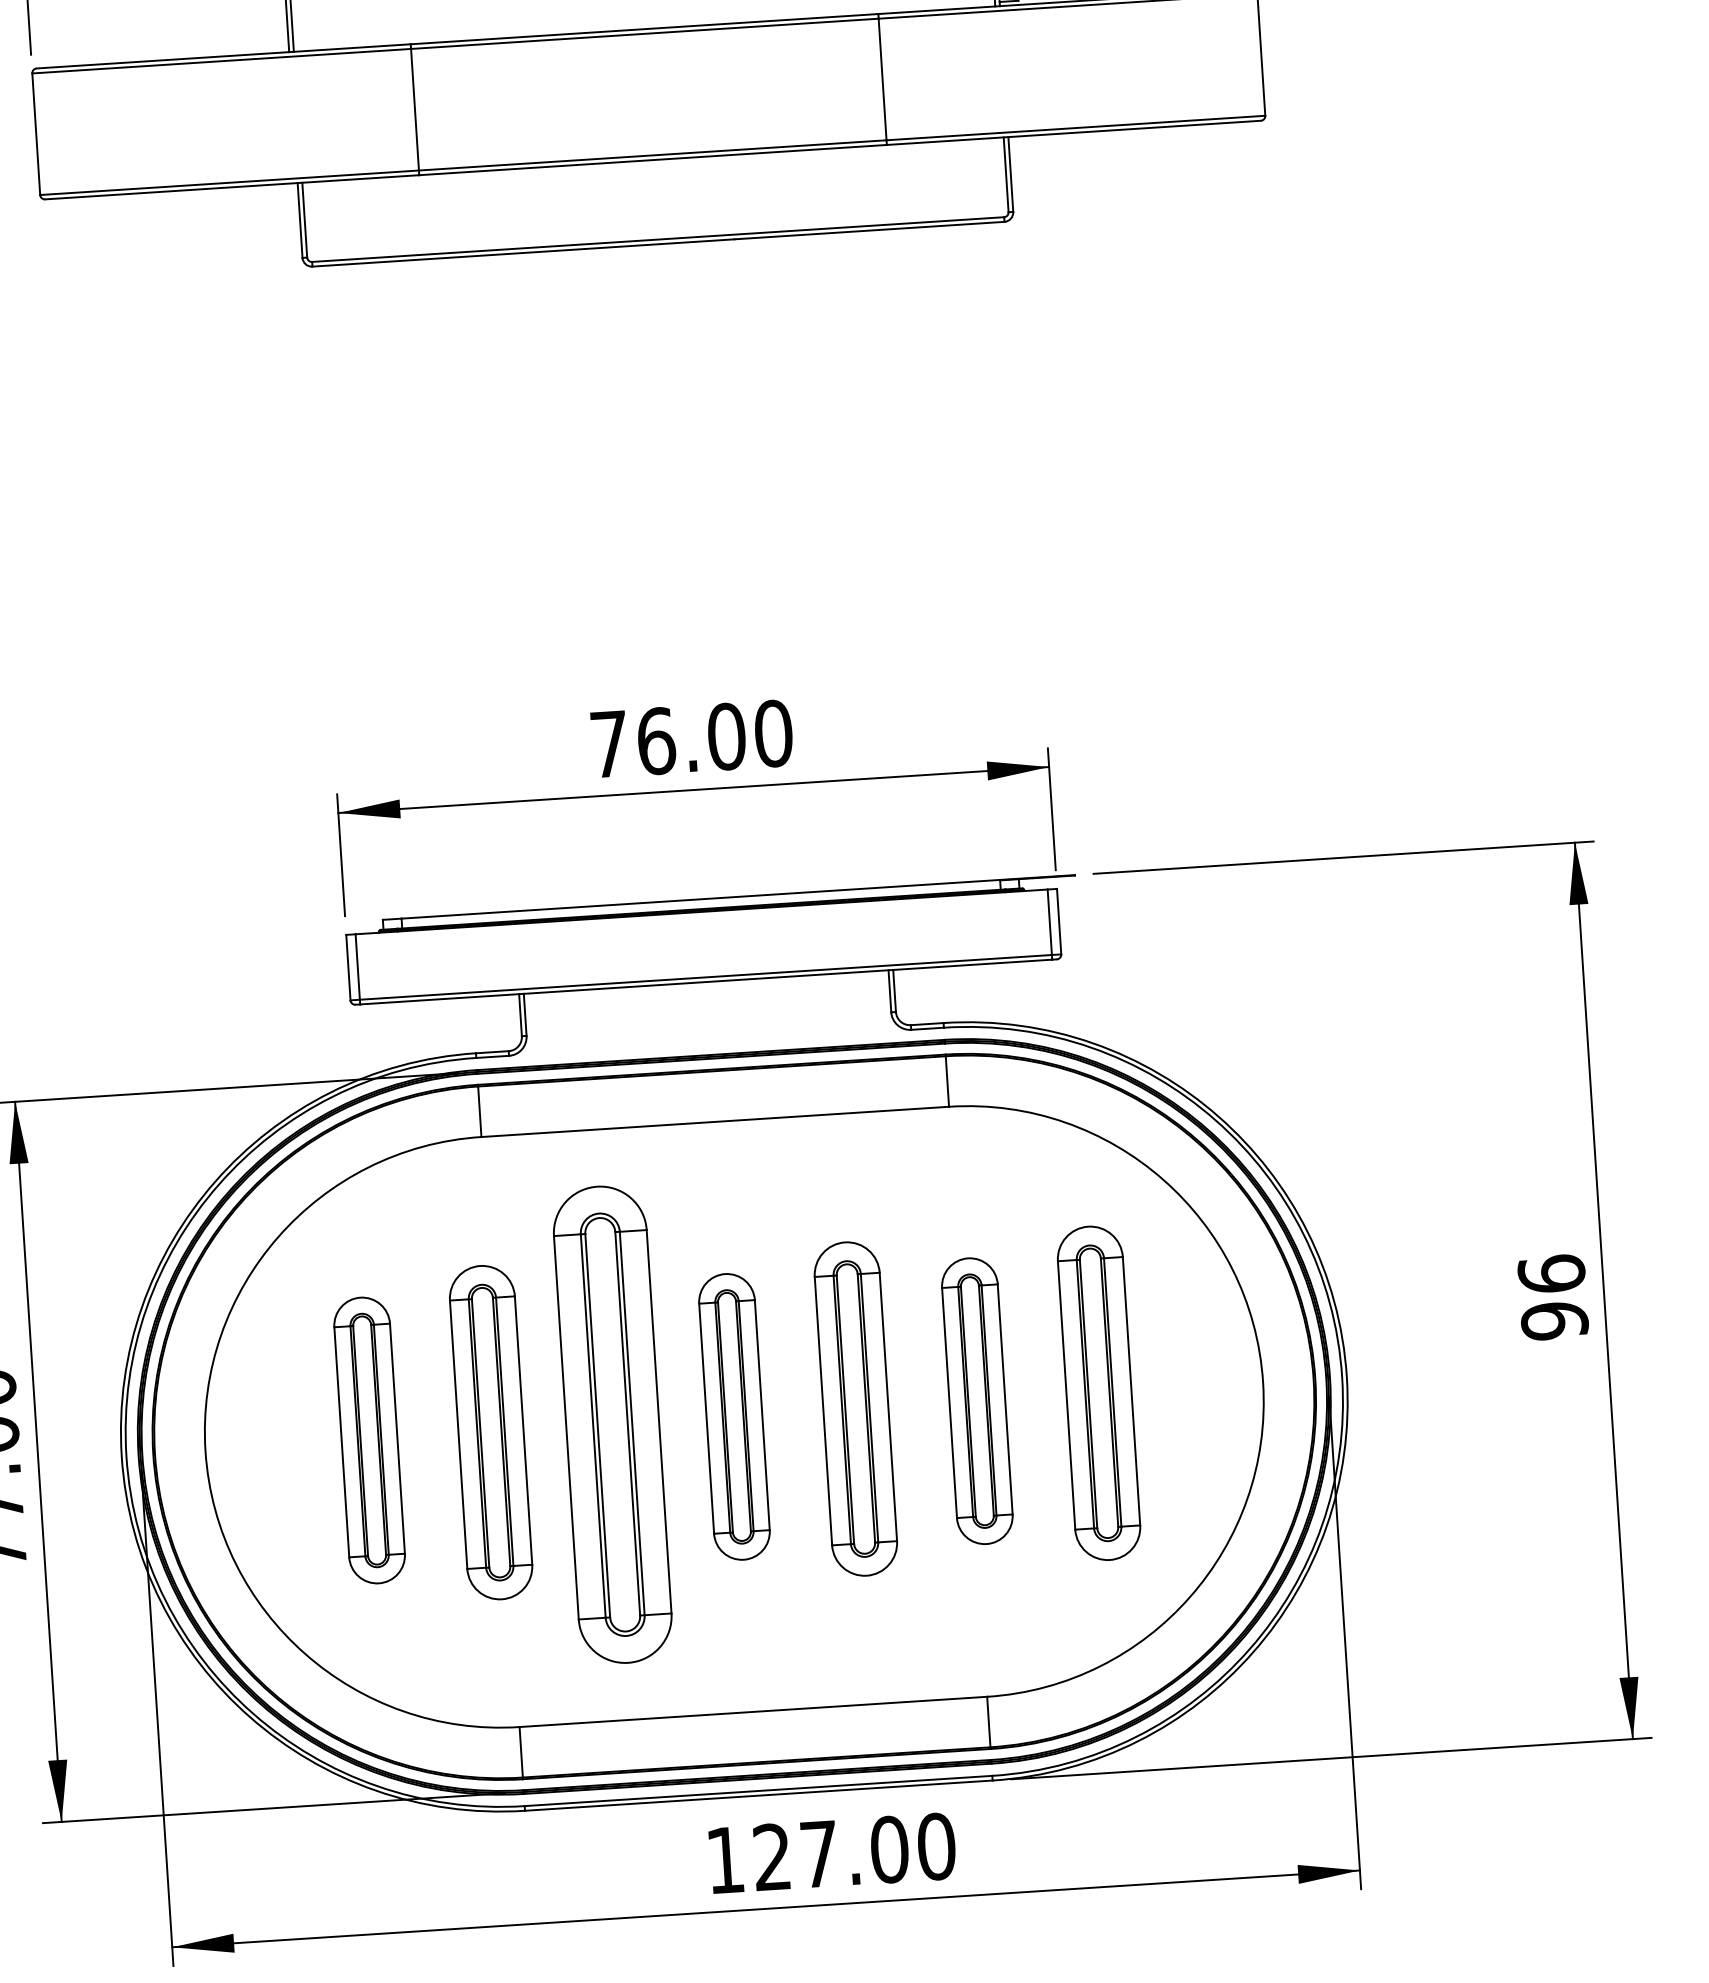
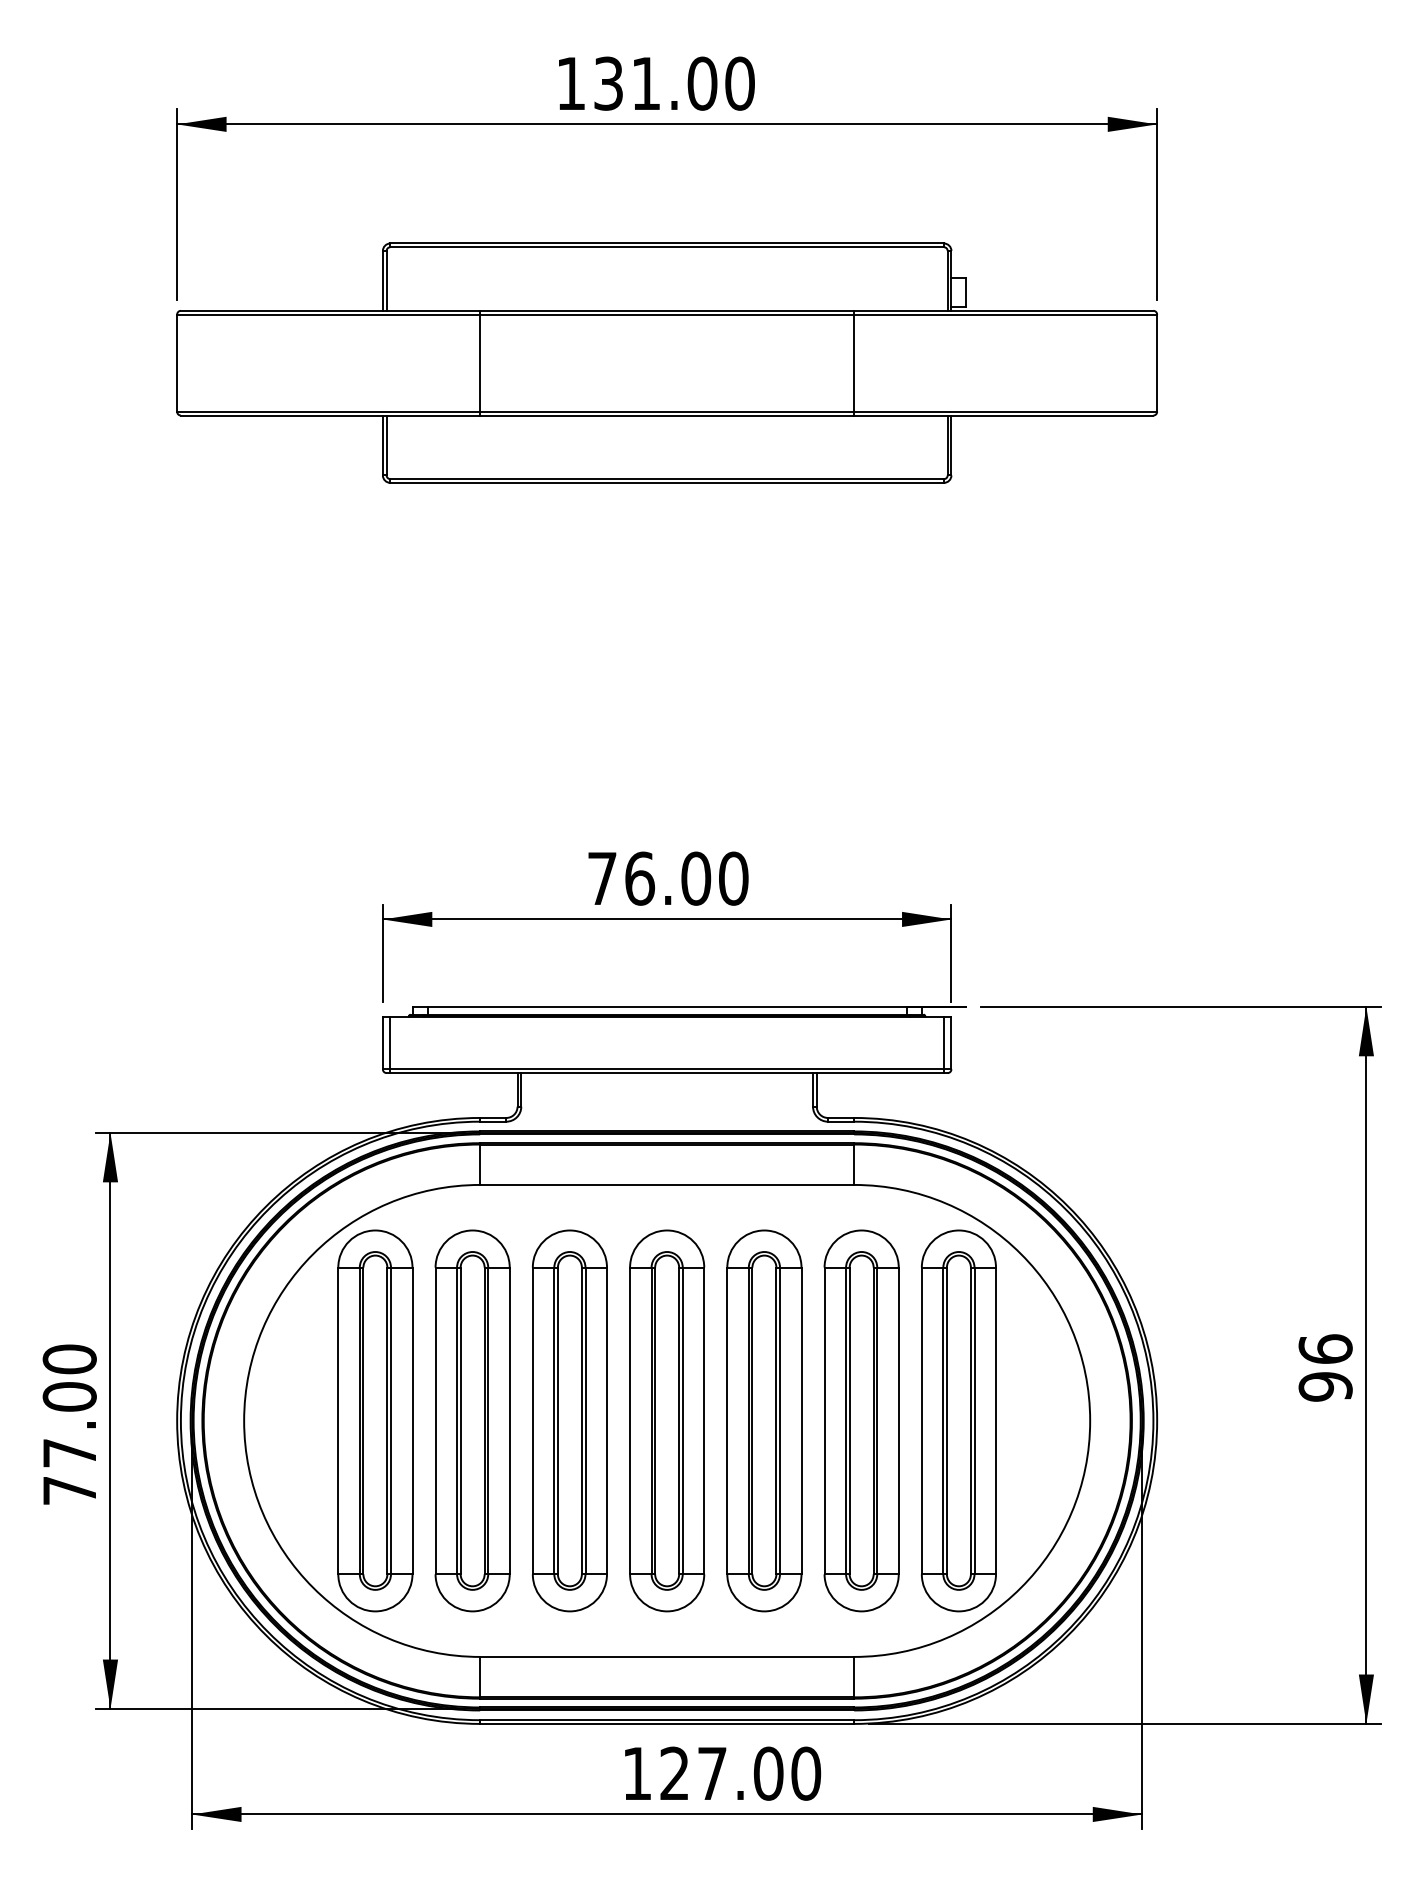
part: (1098, 1392) -> (958, 1420), size x1.43
part: (977, 1400) -> (861, 1420), size x1.67
part: (855, 1408) -> (764, 1420), size x1.43
part: (734, 1416) -> (667, 1420), size x1.67
part: (490, 1432) -> (472, 1420), size x1.43
part: (369, 1439) -> (375, 1420), size x1.67

